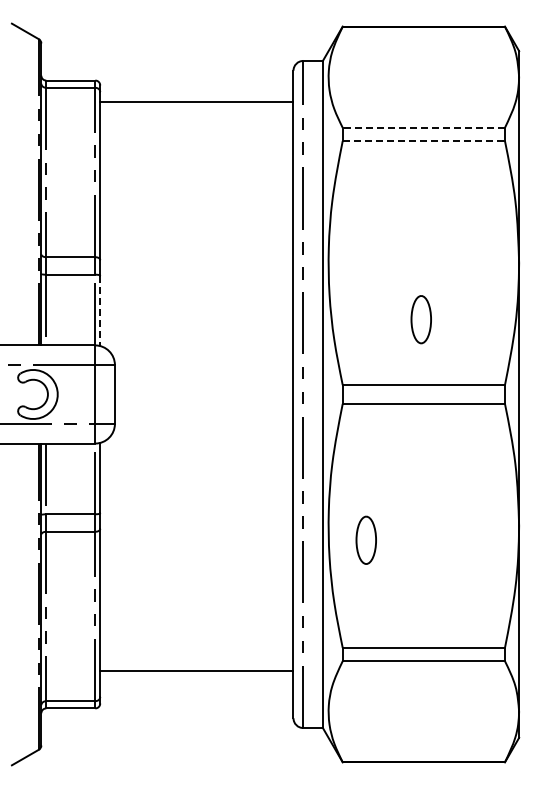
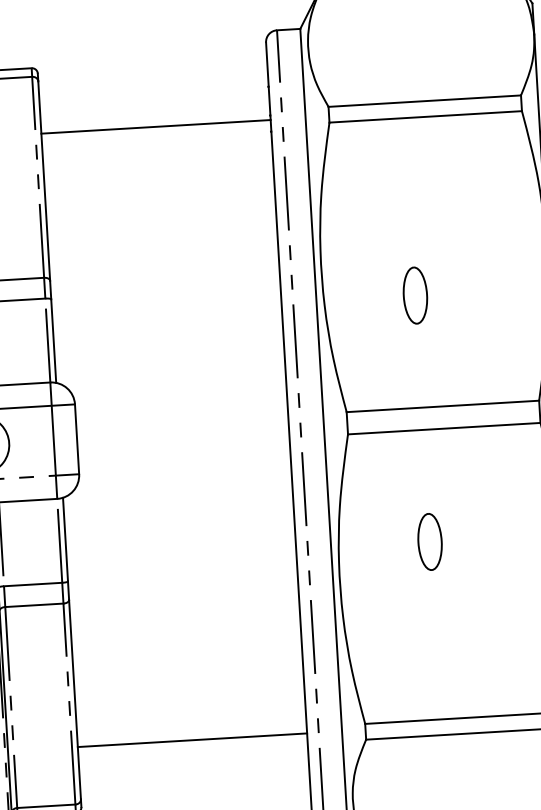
line: (196, 101) -> (155, 126), moved
line: (423, 127) -> (424, 100), dashed -> solid
line: (424, 141) -> (426, 117), dashed -> solid
line: (100, 311) -> (54, 341), dashed -> solid
part: (420, 319) -> (414, 295), moved
part: (365, 539) -> (429, 541), moved
line: (196, 671) -> (192, 740), moved

